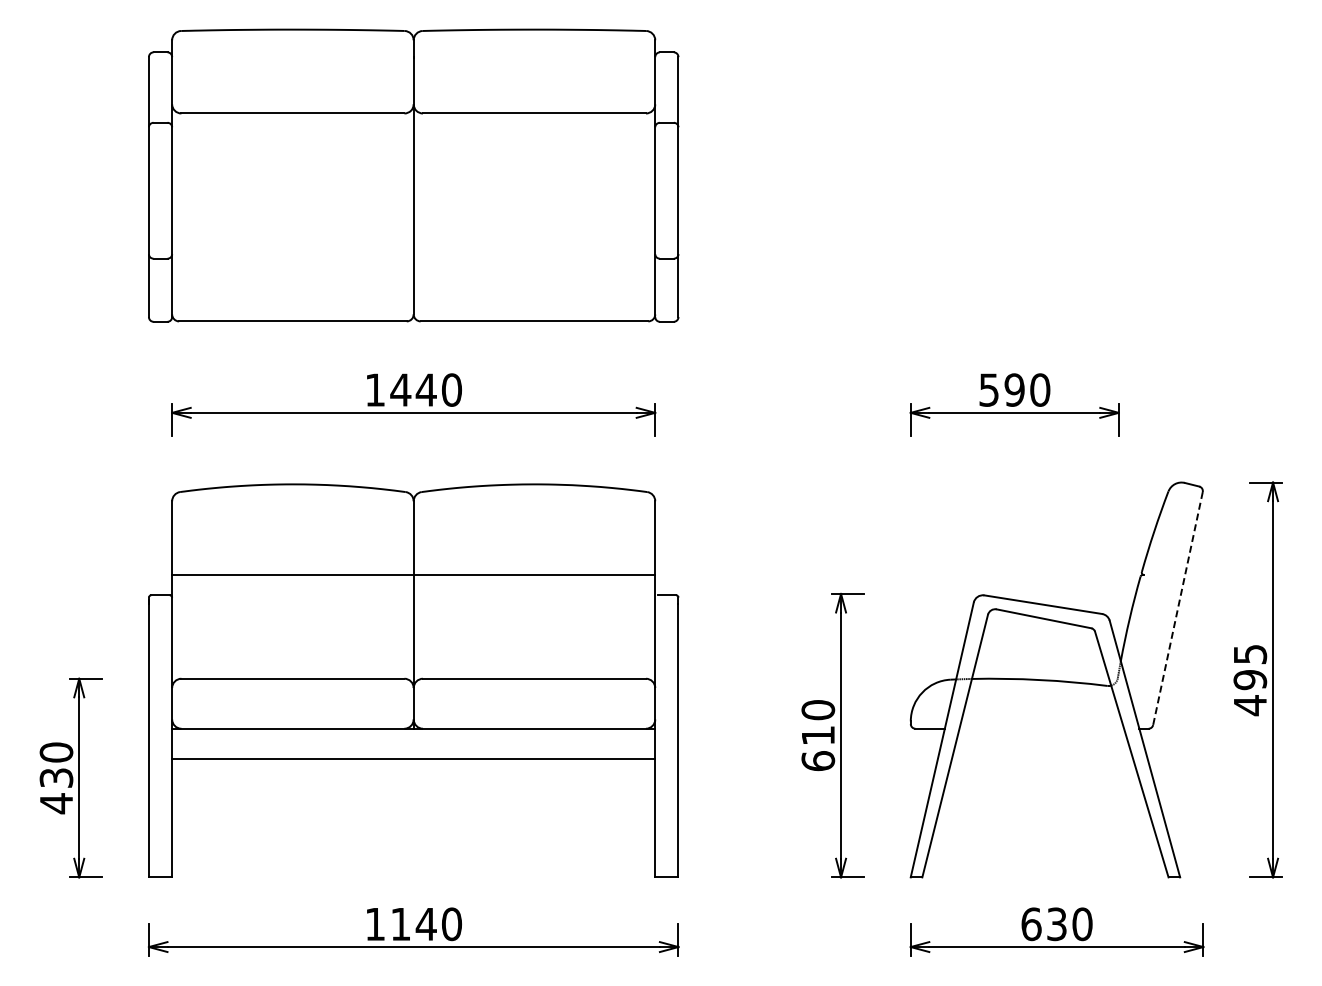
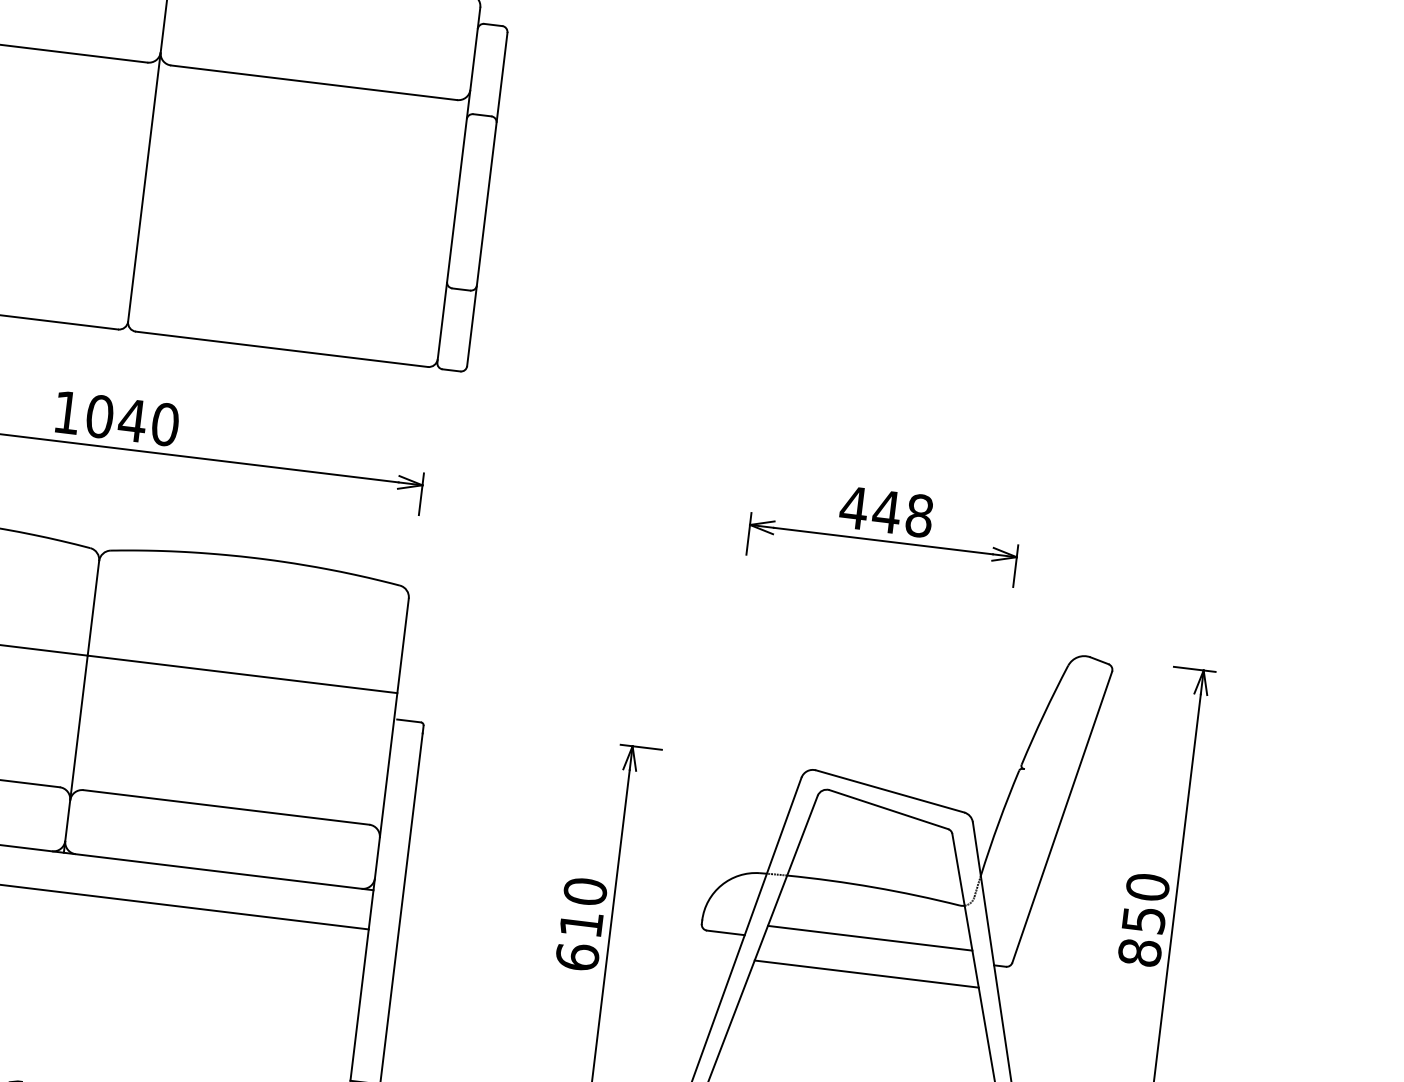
text: (400, 389) -> (99, 415), 1440 -> 1040
text: (1014, 389) -> (886, 511), 590 -> 448
line: (1177, 609) -> (1061, 818), dashed -> solid
text: (1250, 680) -> (1144, 920), 495 -> 850
line: (1041, 719) -> (870, 938), added
line: (1041, 747) -> (865, 974), added

